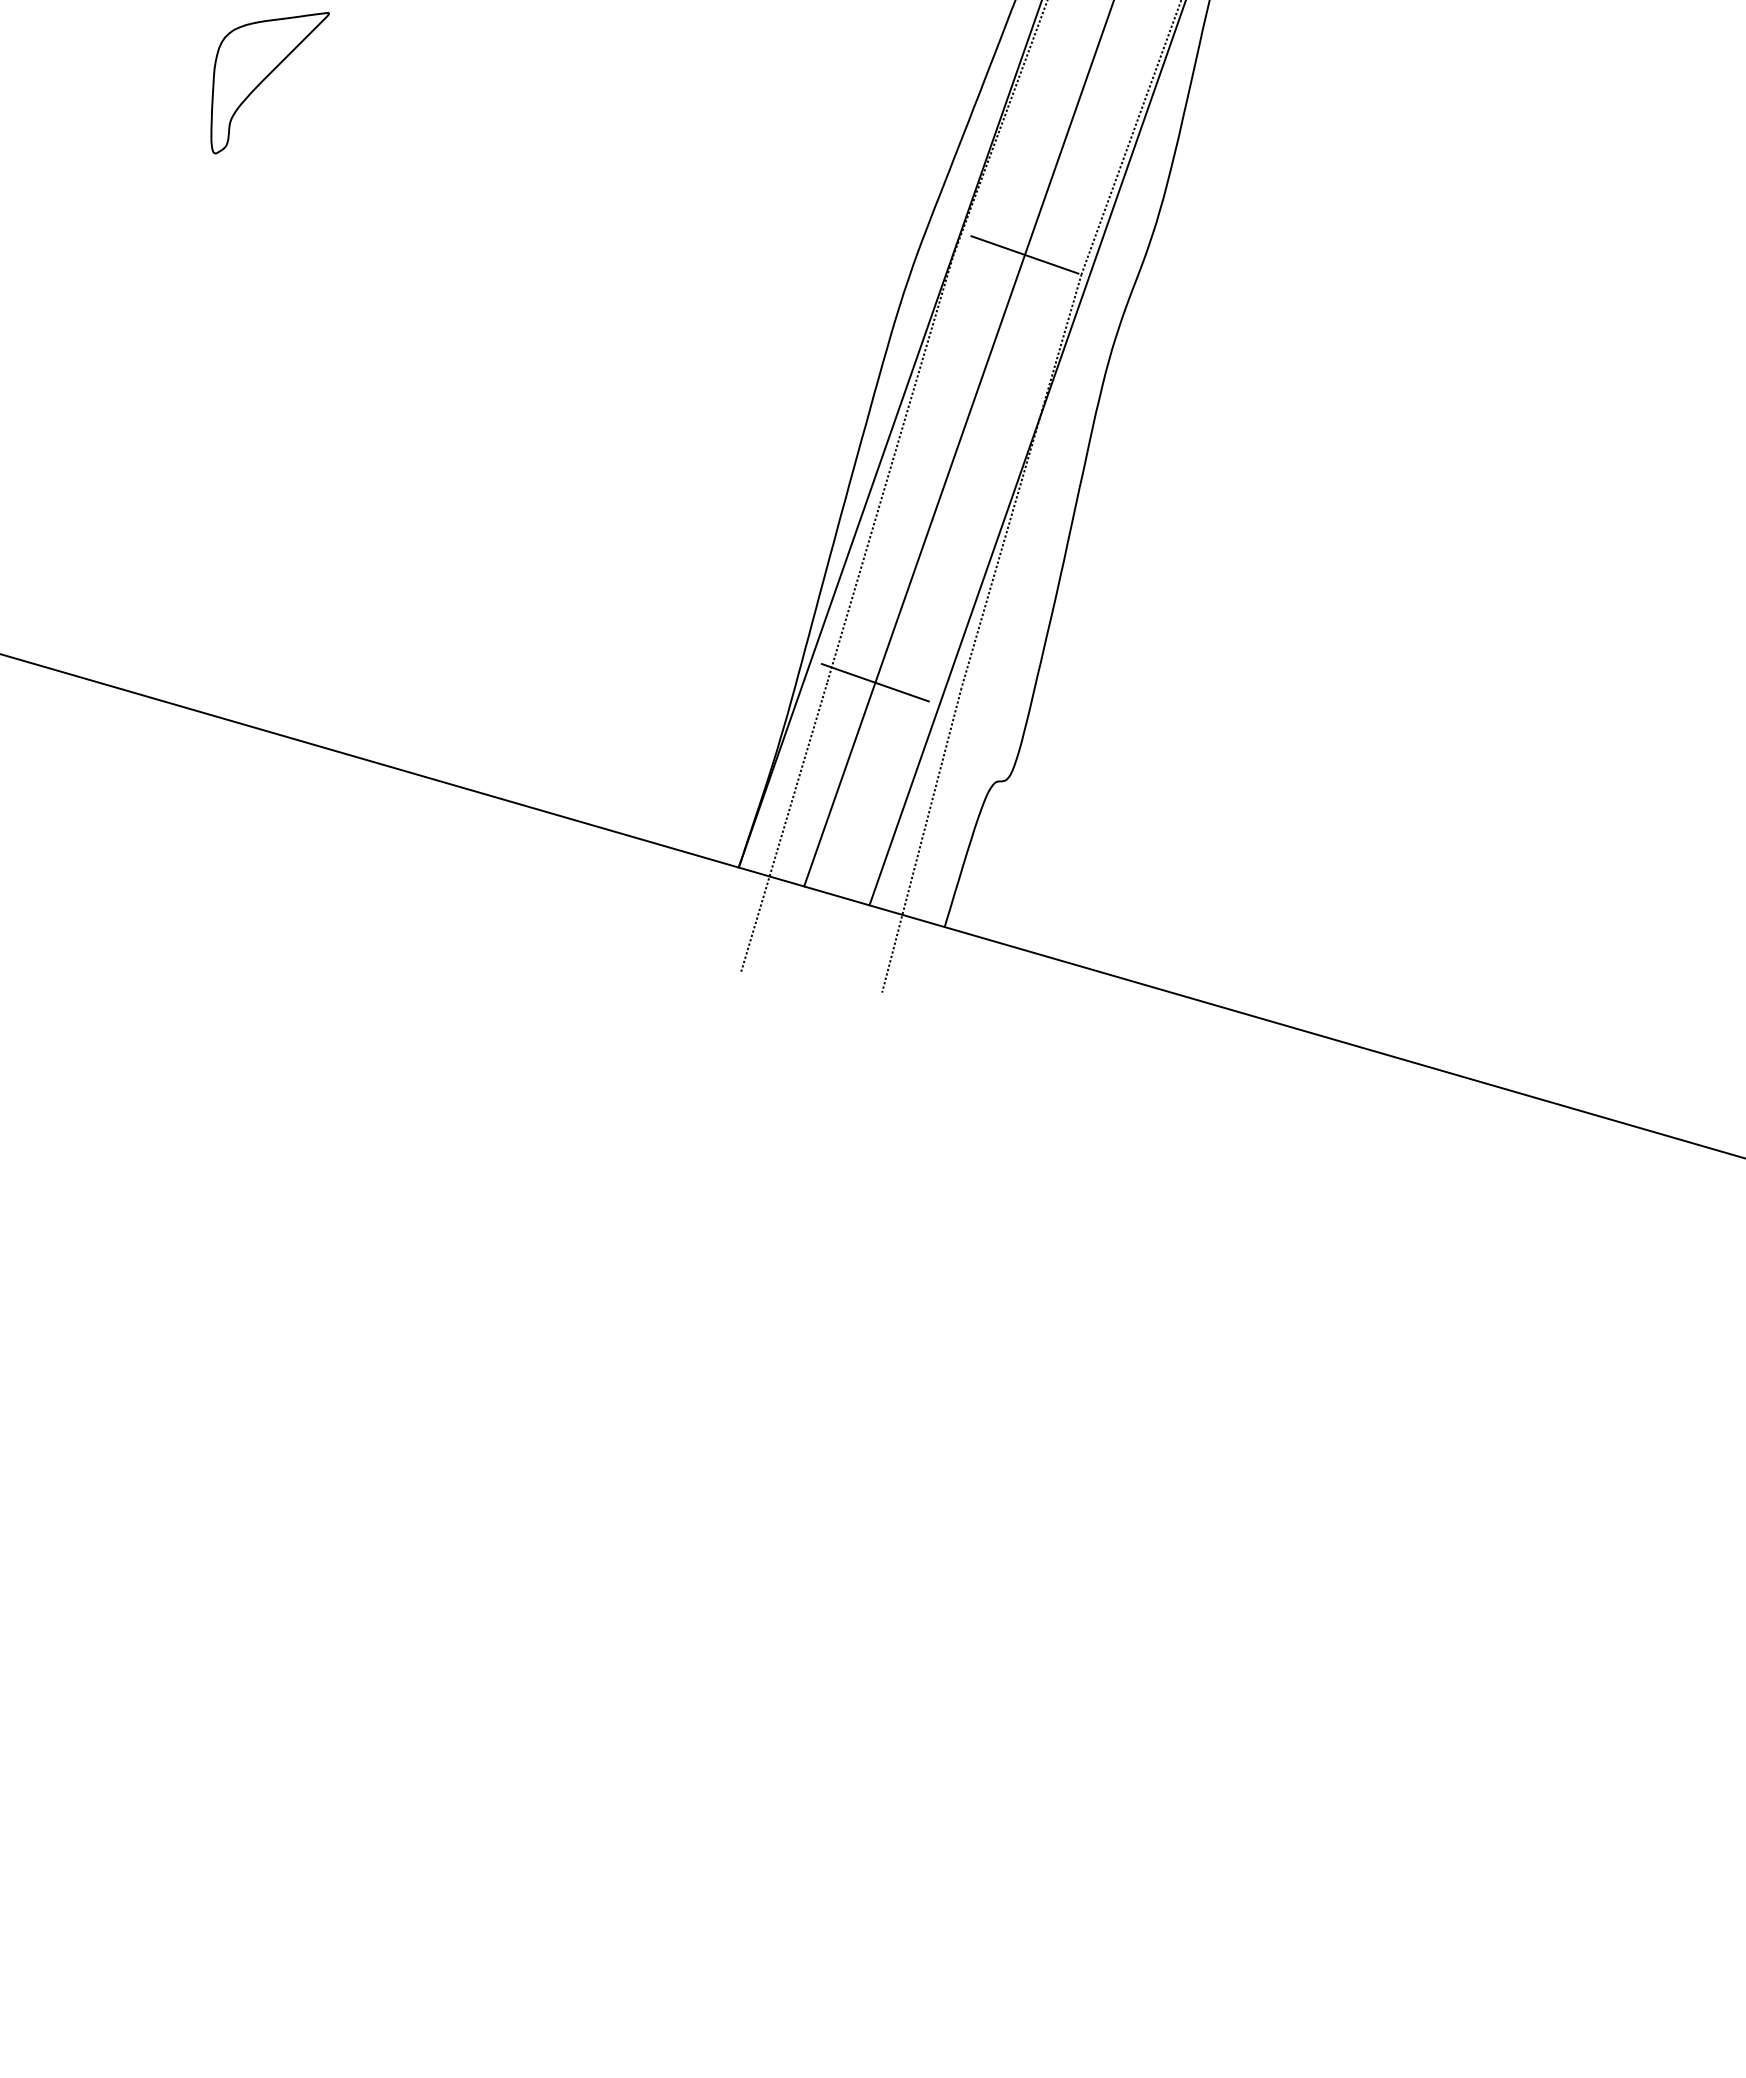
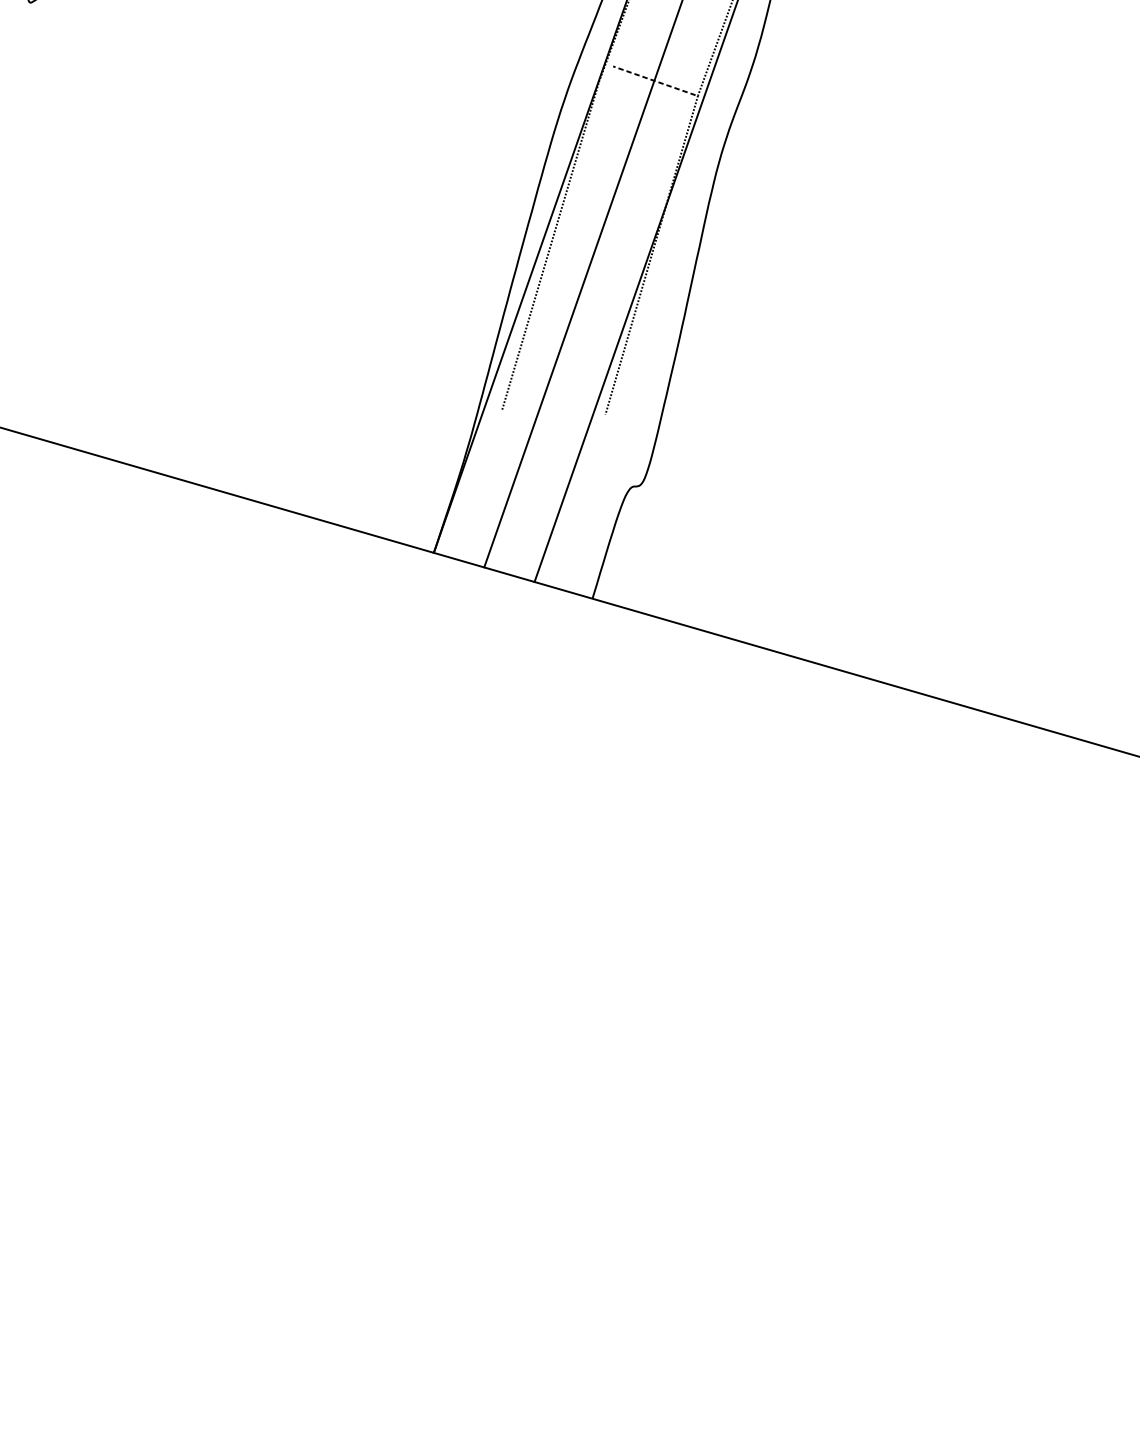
line: (1024, 254) -> (654, 80), solid -> dashed
line: (874, 682) -> (538, 410), removed
line: (784, 826) -> (469, 521), removed
line: (921, 840) -> (574, 532), removed

